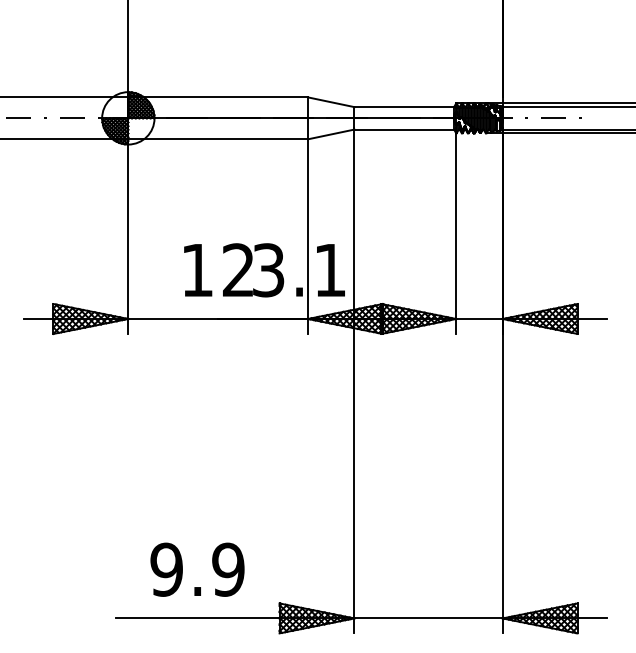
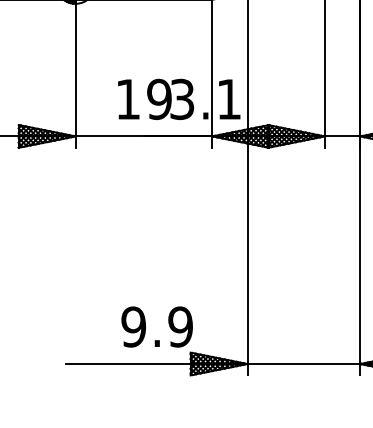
text: (238, 270) -> (159, 99), 12 -> 19
text: (197, 569) -> (157, 326), moved

